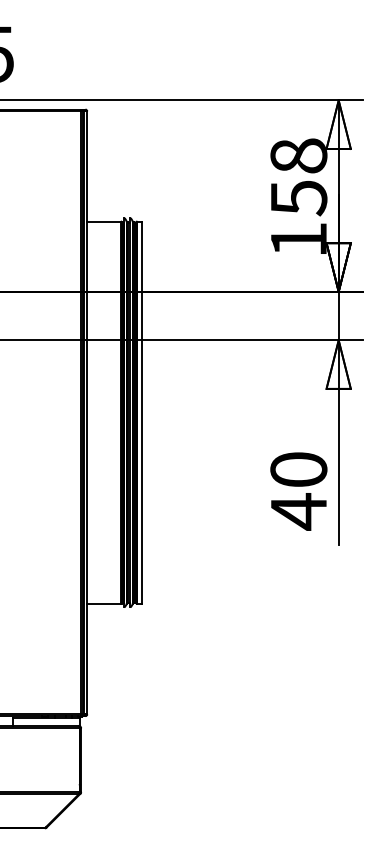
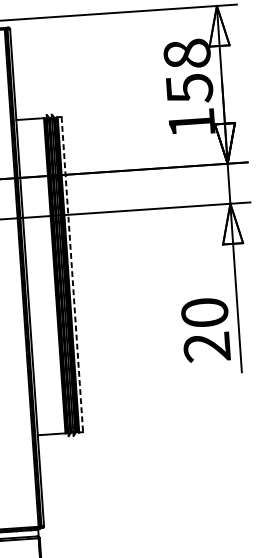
line: (142, 413) -> (72, 275), solid -> dashed
text: (298, 511) -> (206, 347), 40 -> 20

